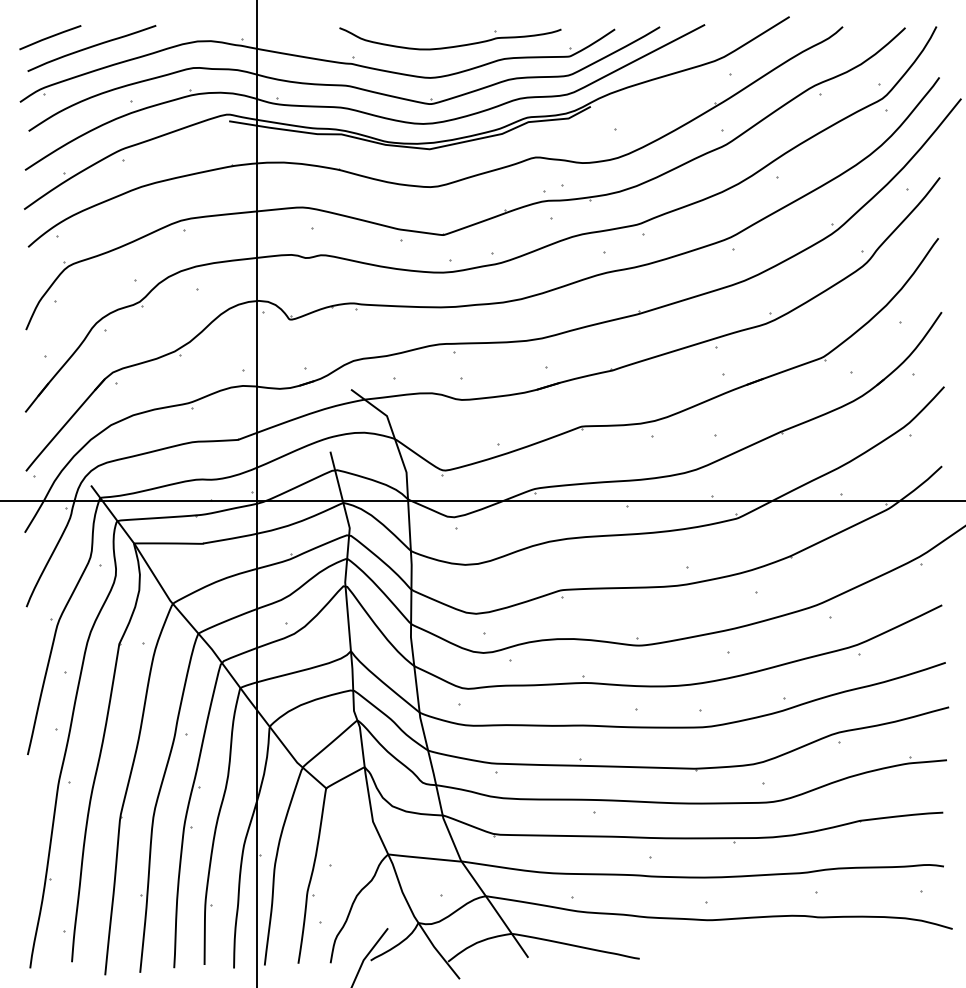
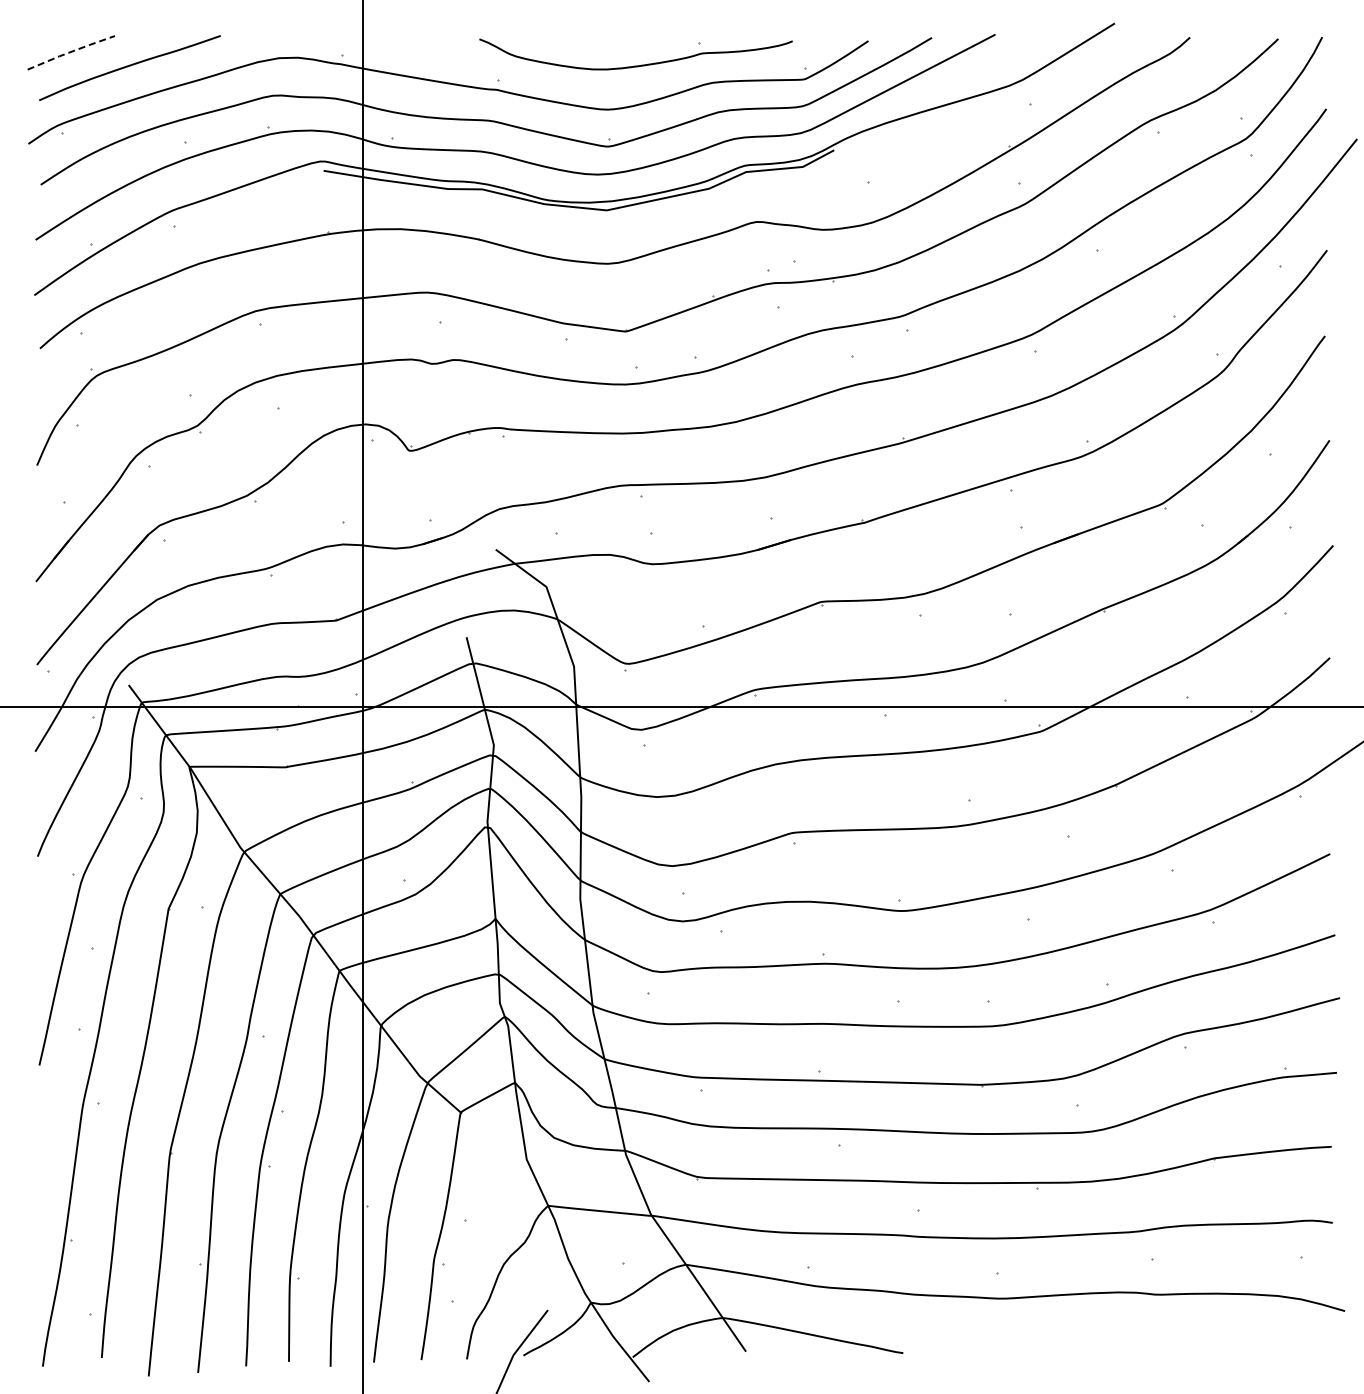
line: (50, 36) -> (71, 51), solid -> dashed

